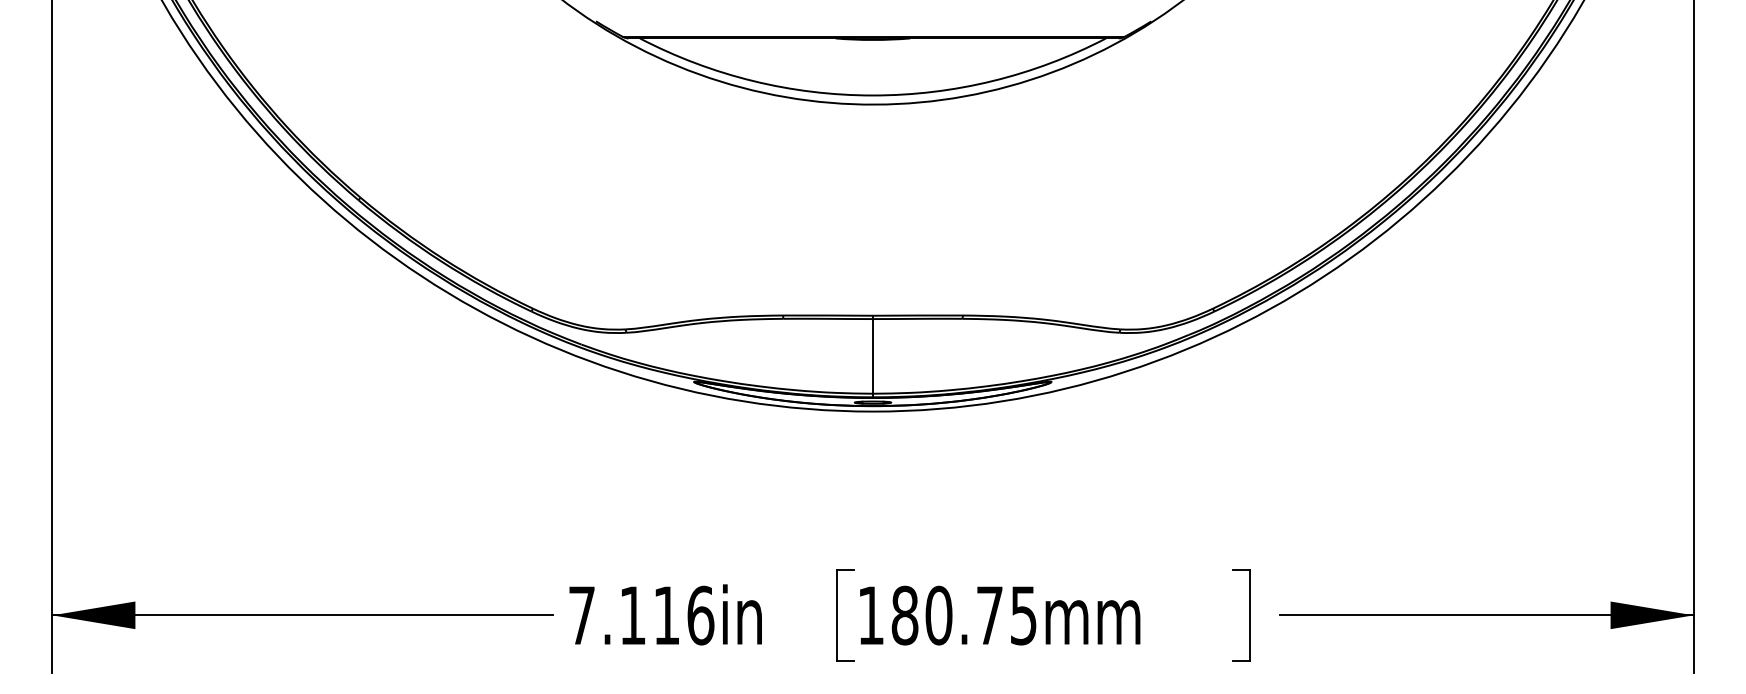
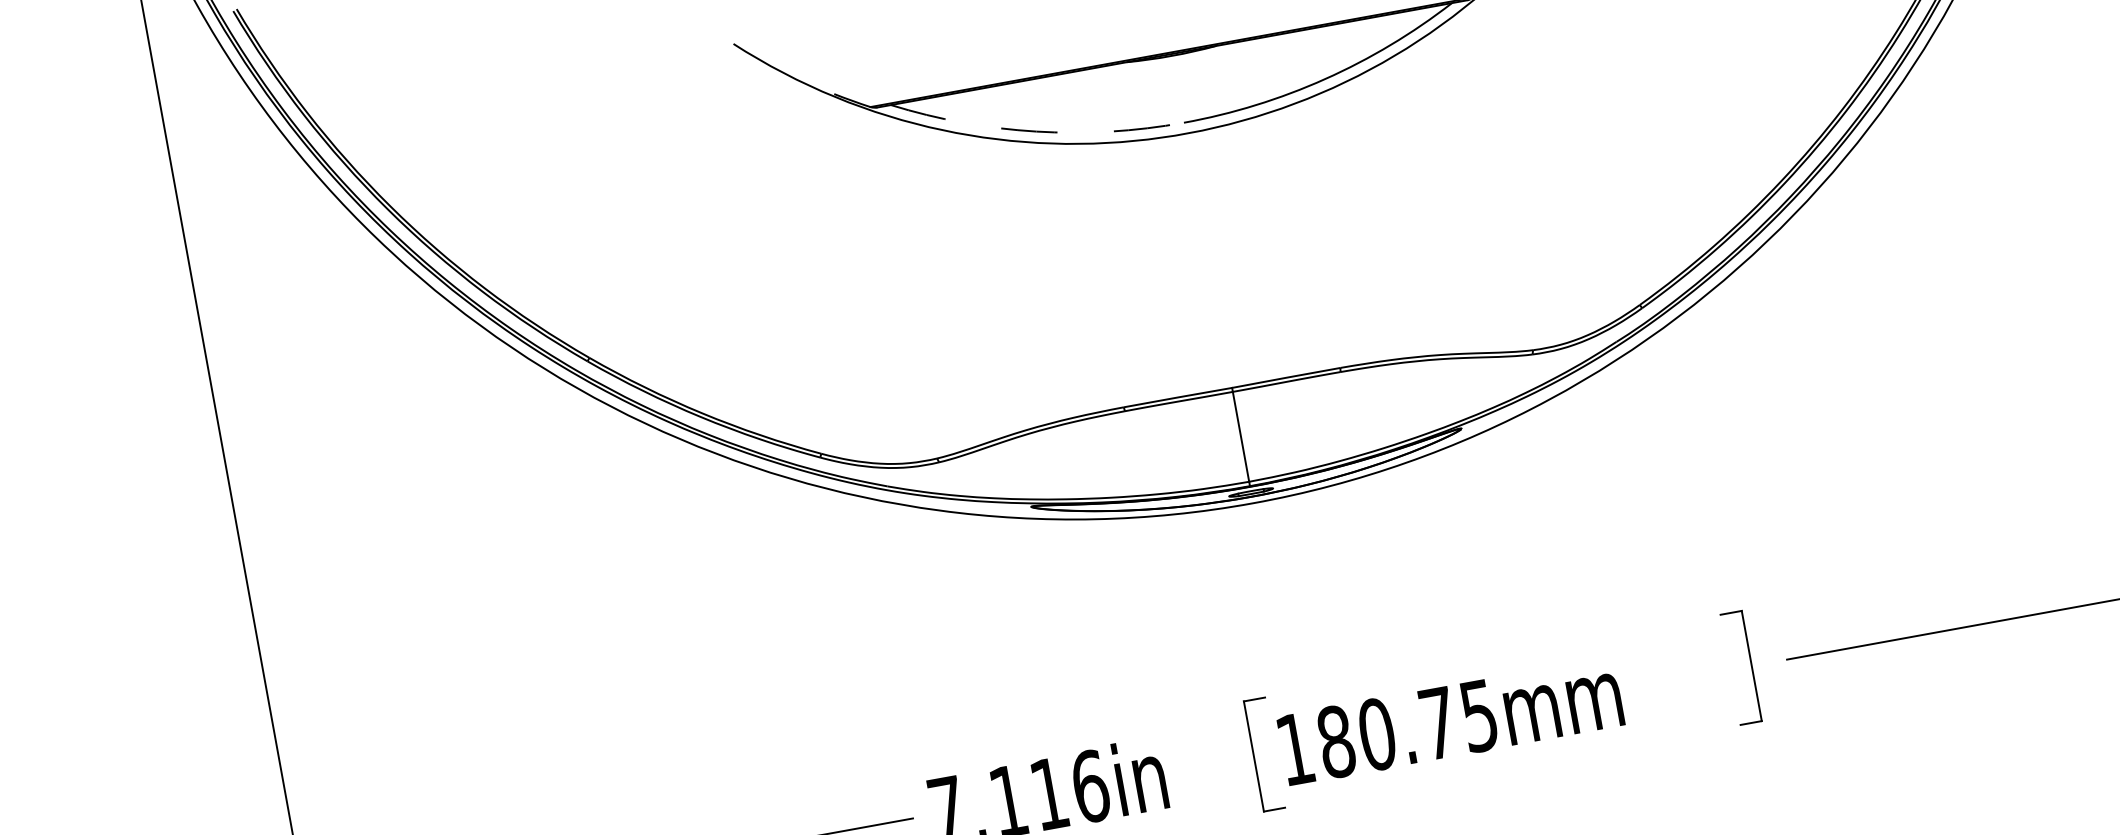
arc: (753, 81) -> (1037, 132), solid -> dashed

